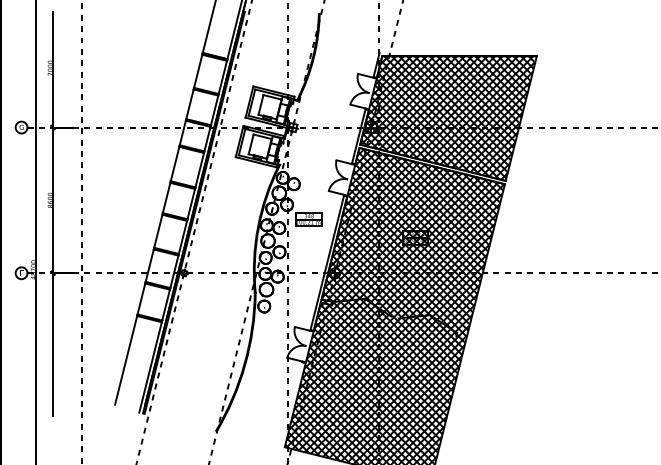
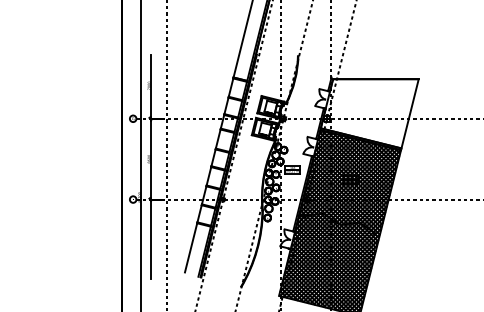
hatch: (448, 117) -> (369, 113), removed

